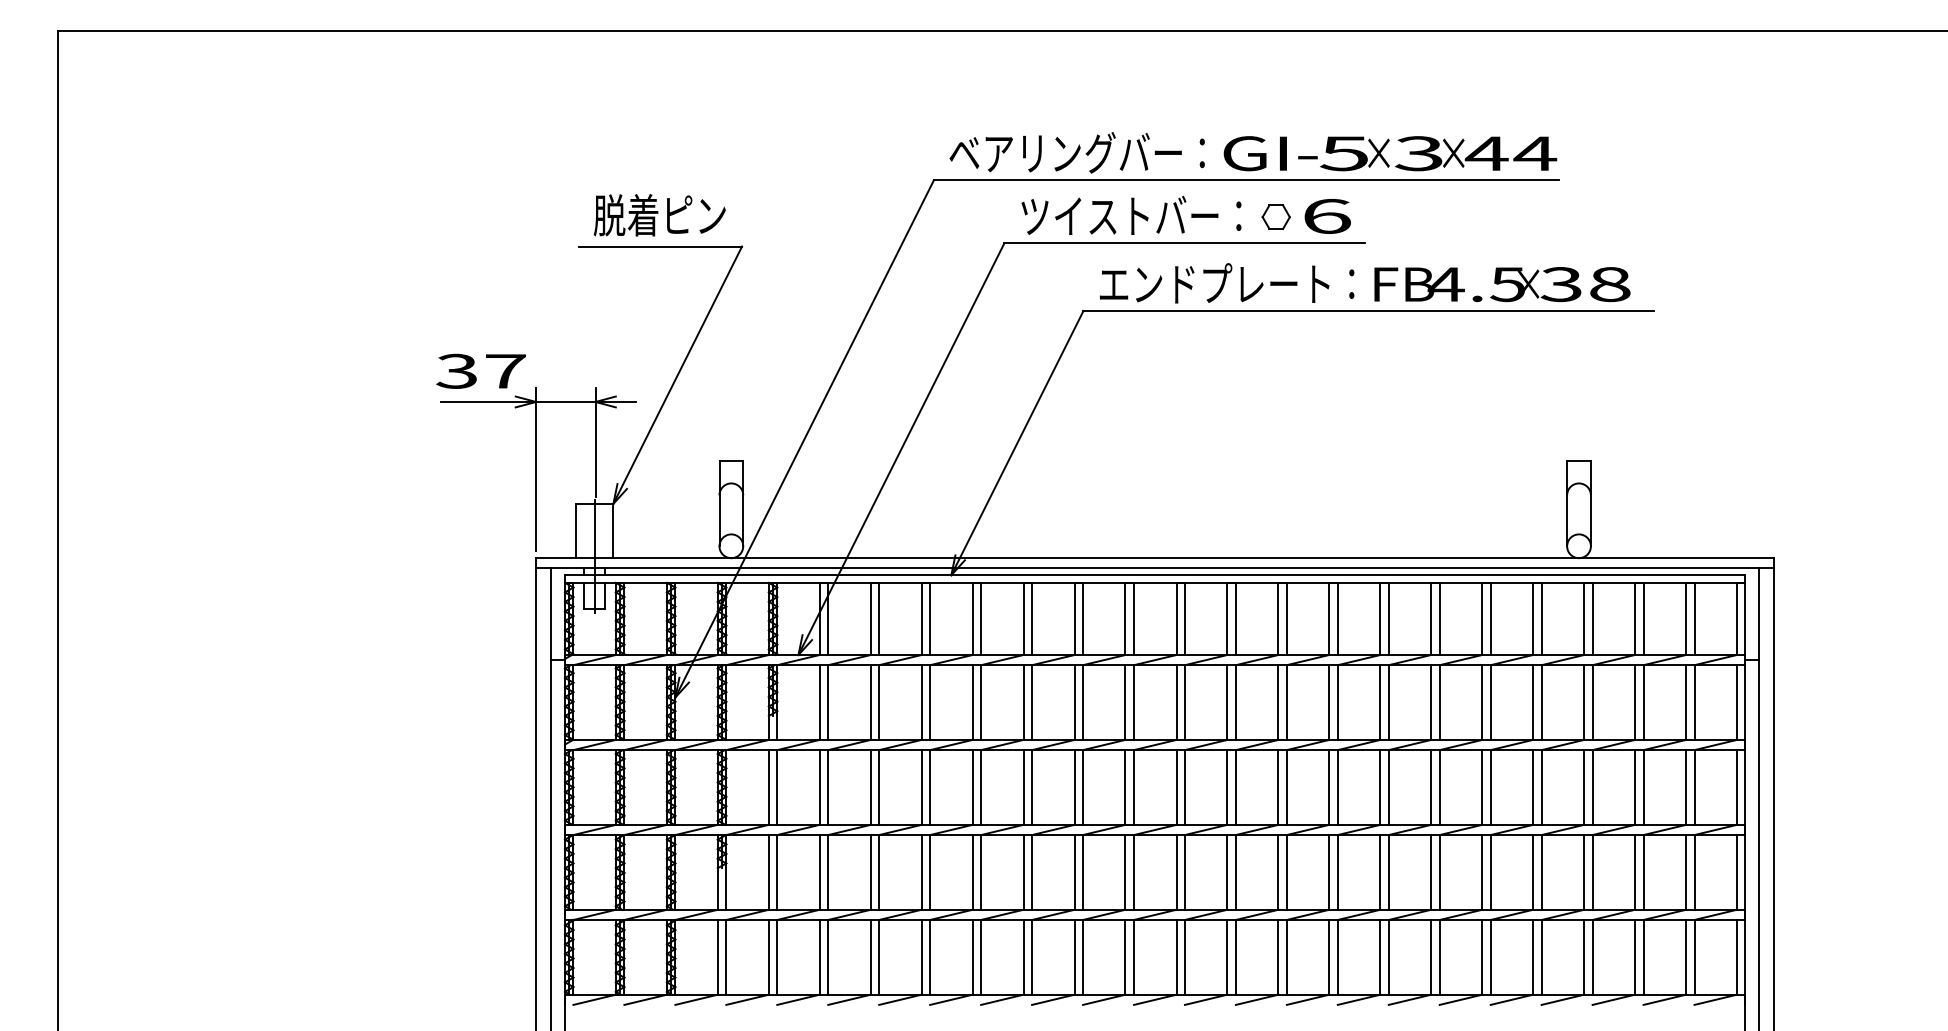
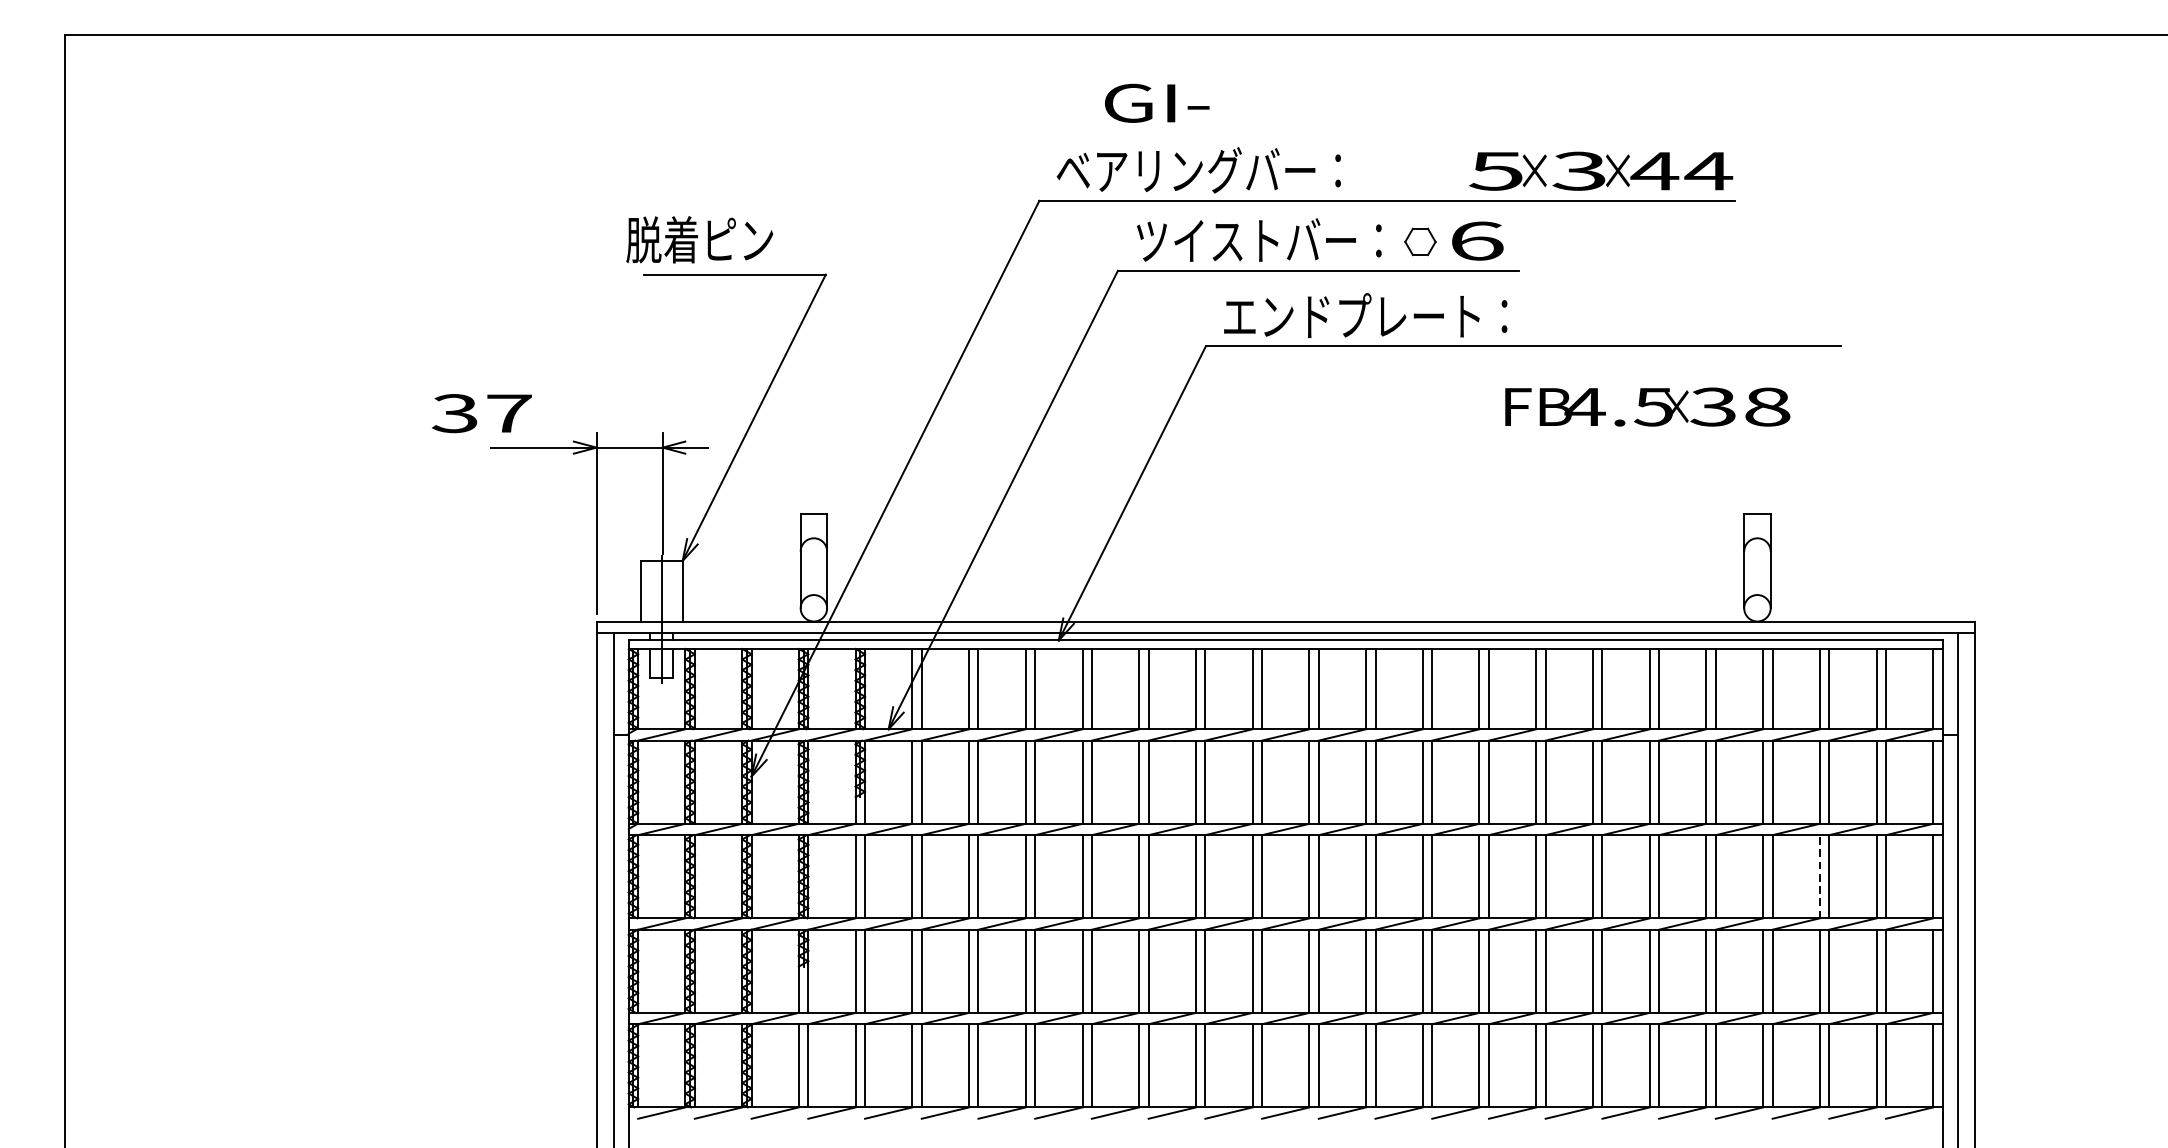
text: (1270, 153) -> (1156, 103), moved
text: (659, 215) -> (699, 240), moved
text: (1502, 284) -> (1647, 407), moved
text: (480, 370) -> (481, 412), moved
line: (1635, 786) -> (1820, 875), solid -> dashed

